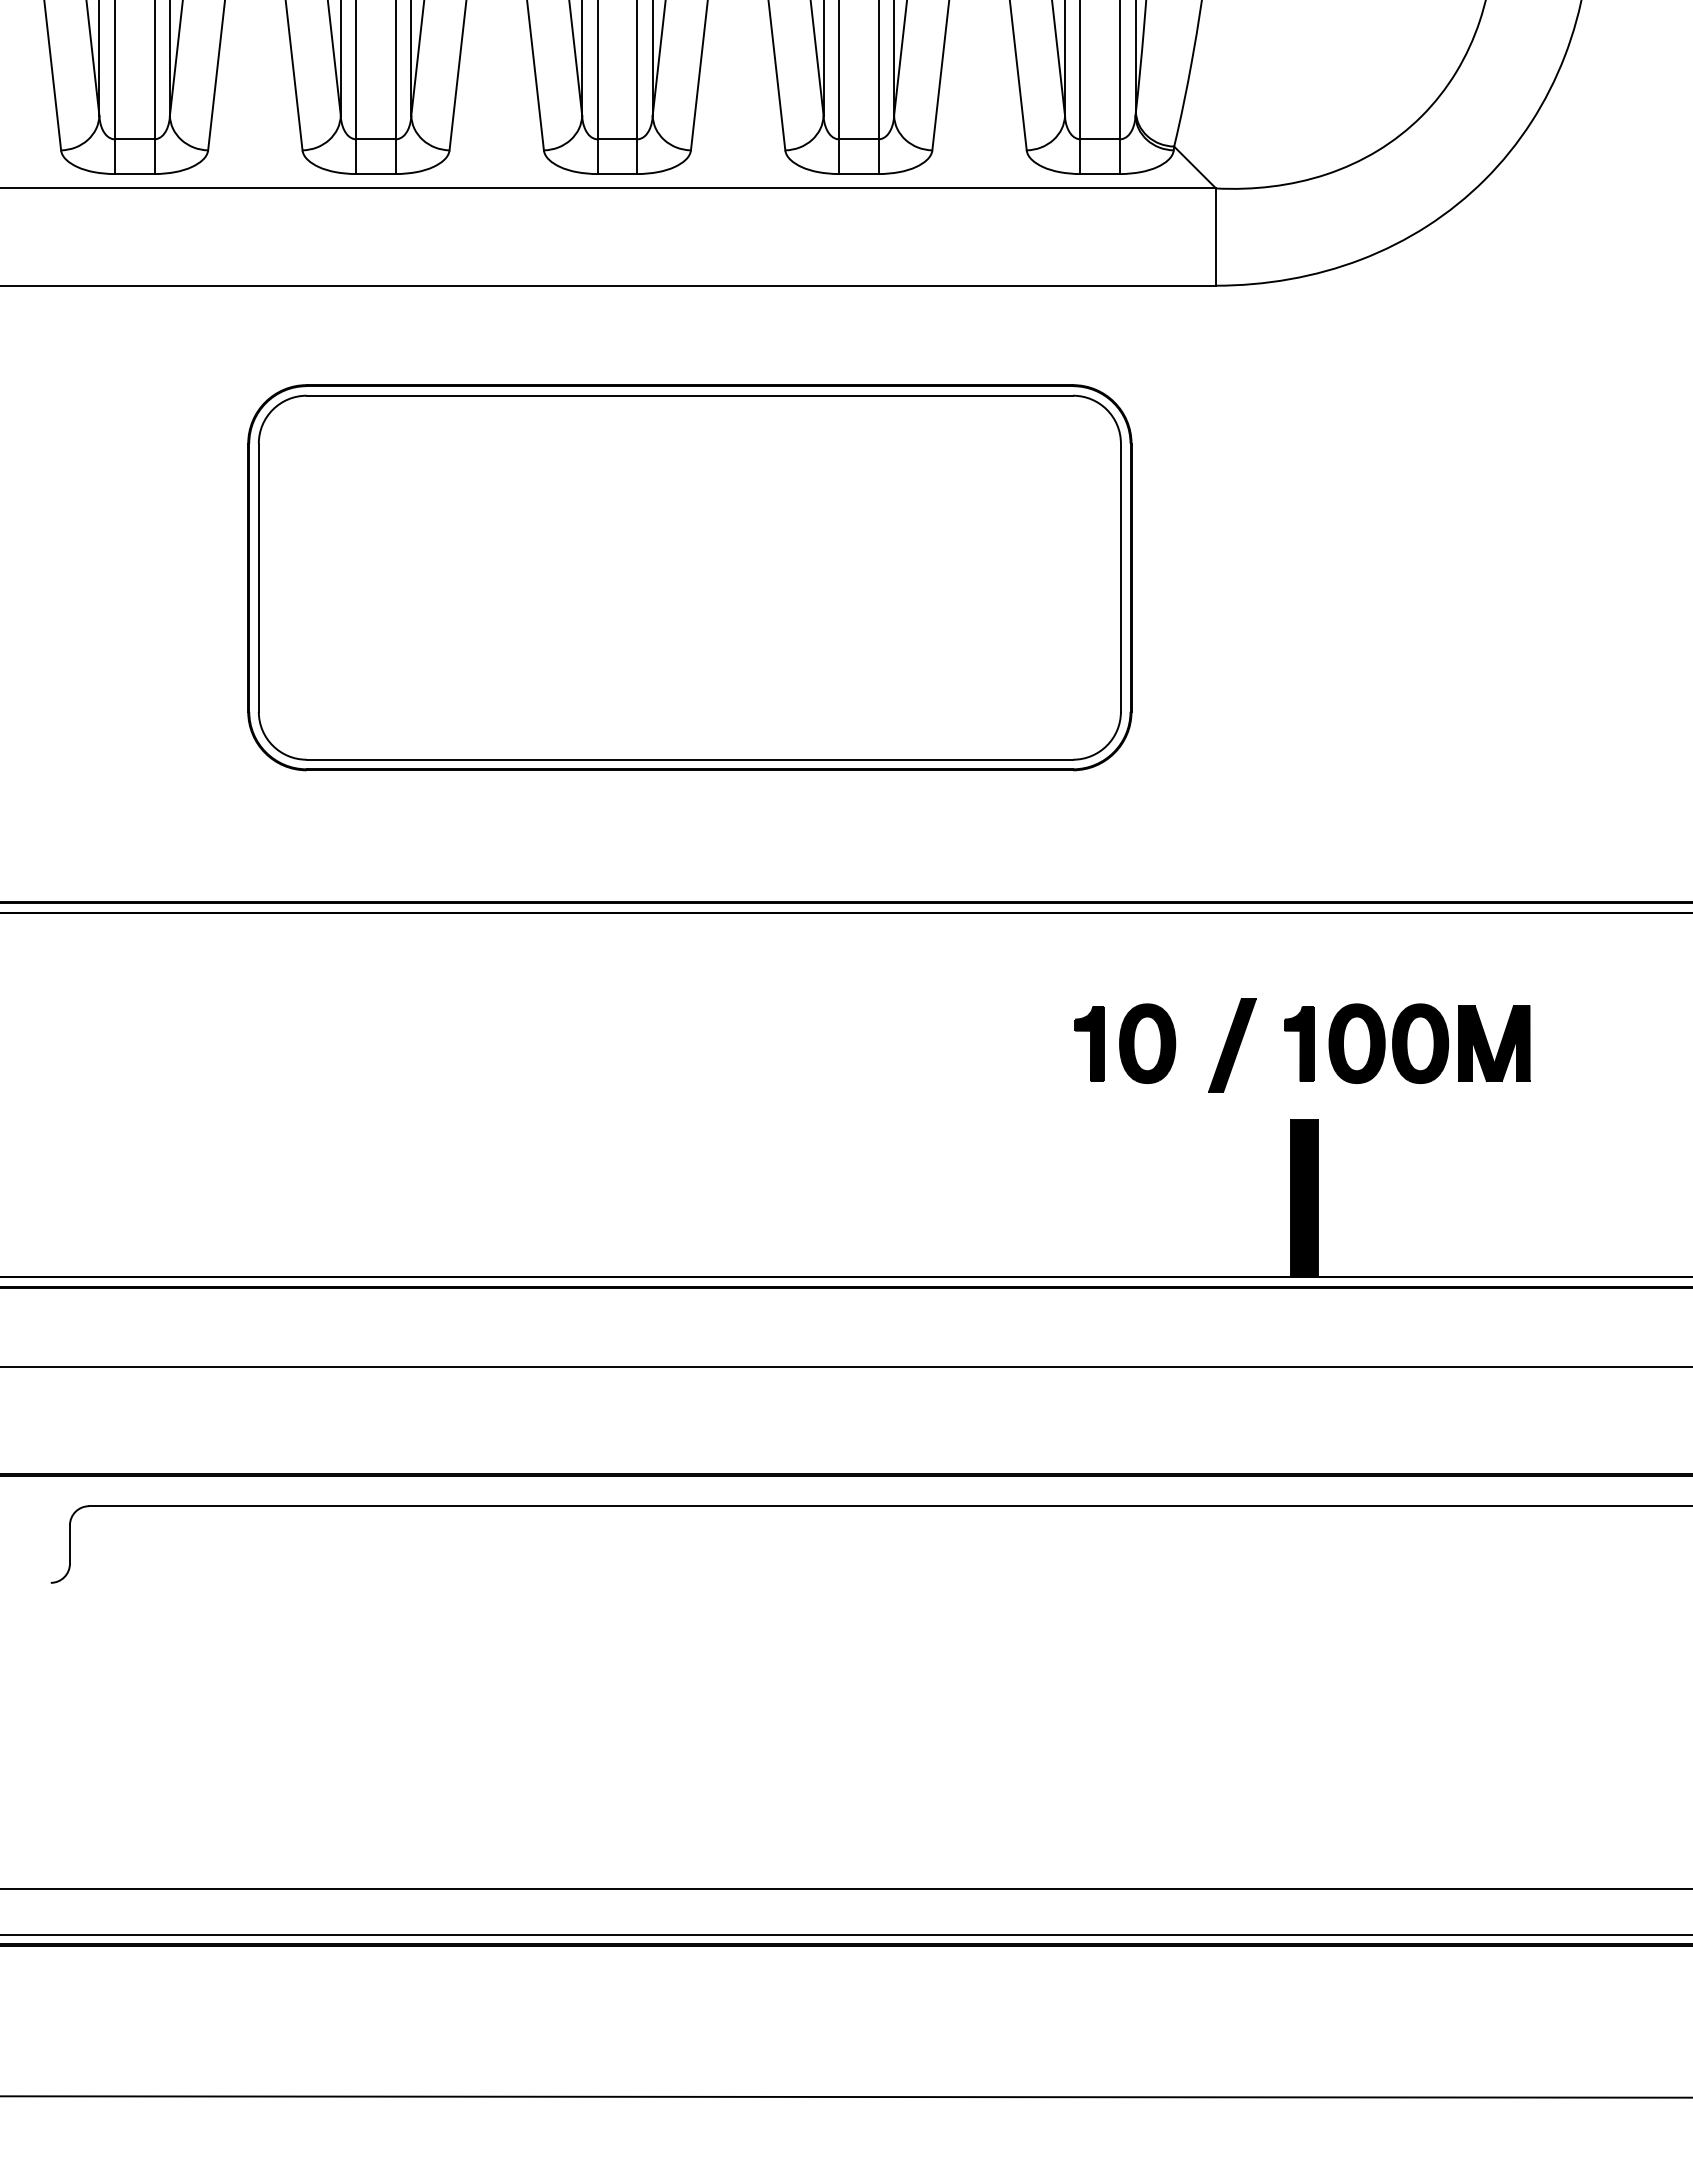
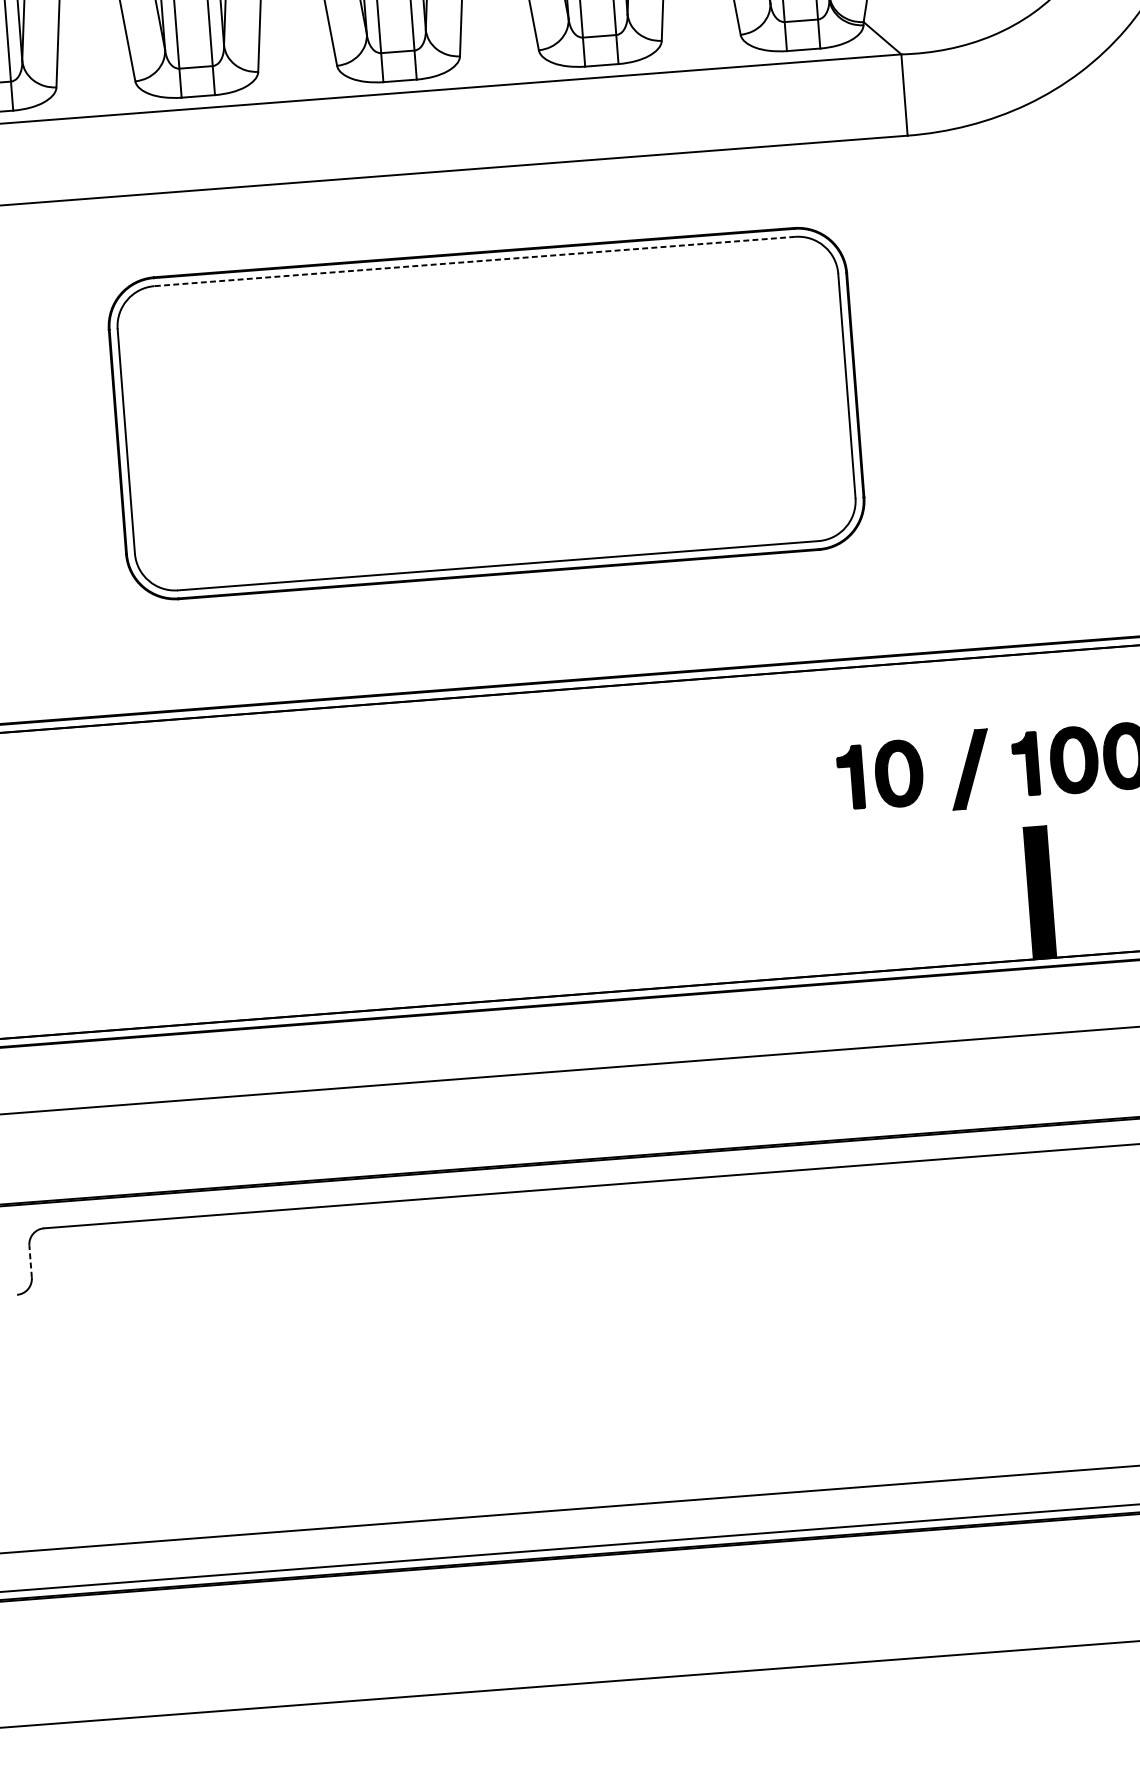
line: (689, 395) -> (474, 261), solid -> dashed
line: (69, 1544) -> (30, 1261), solid -> dashed

